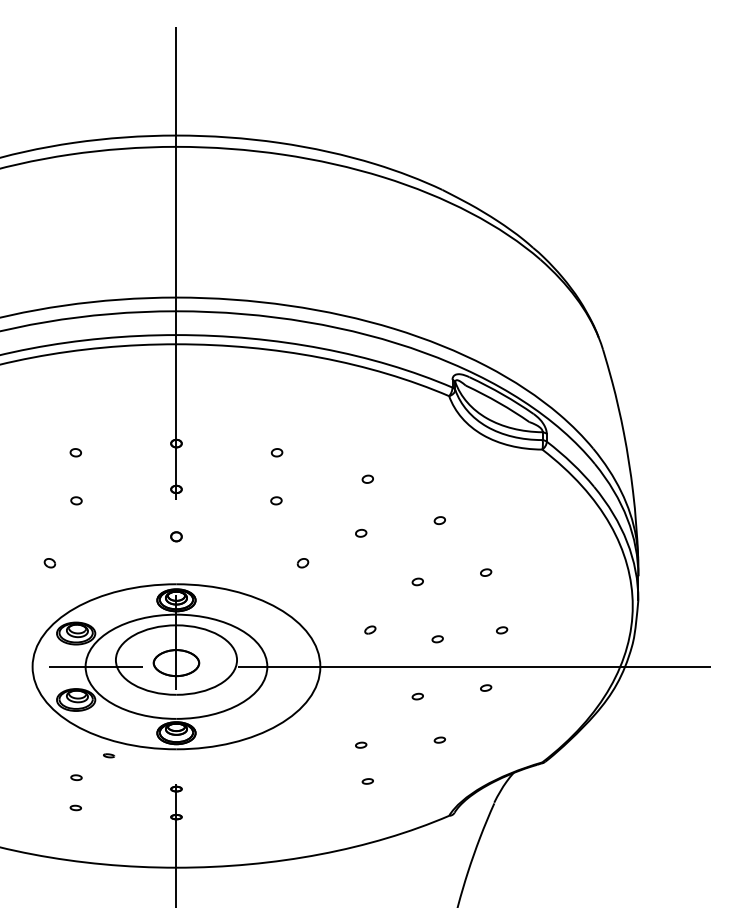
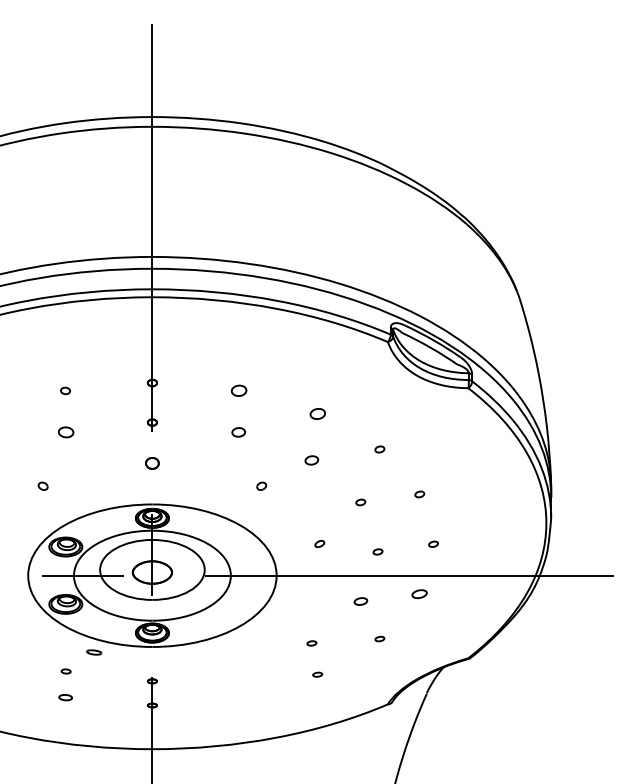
part: (277, 452) -> (239, 390), size x1.6
part: (367, 478) -> (317, 413), size x1.6
part: (76, 500) -> (66, 432), size x1.6
part: (276, 500) -> (238, 432), size x1.4
part: (361, 533) -> (312, 460), size x1.4
part: (176, 536) -> (152, 463), size x1.4
part: (486, 687) -> (420, 593), size x1.6
part: (417, 696) -> (360, 601), size x1.4
part: (108, 755) -> (93, 652), size x1.6
part: (75, 807) -> (65, 697), size x1.4

